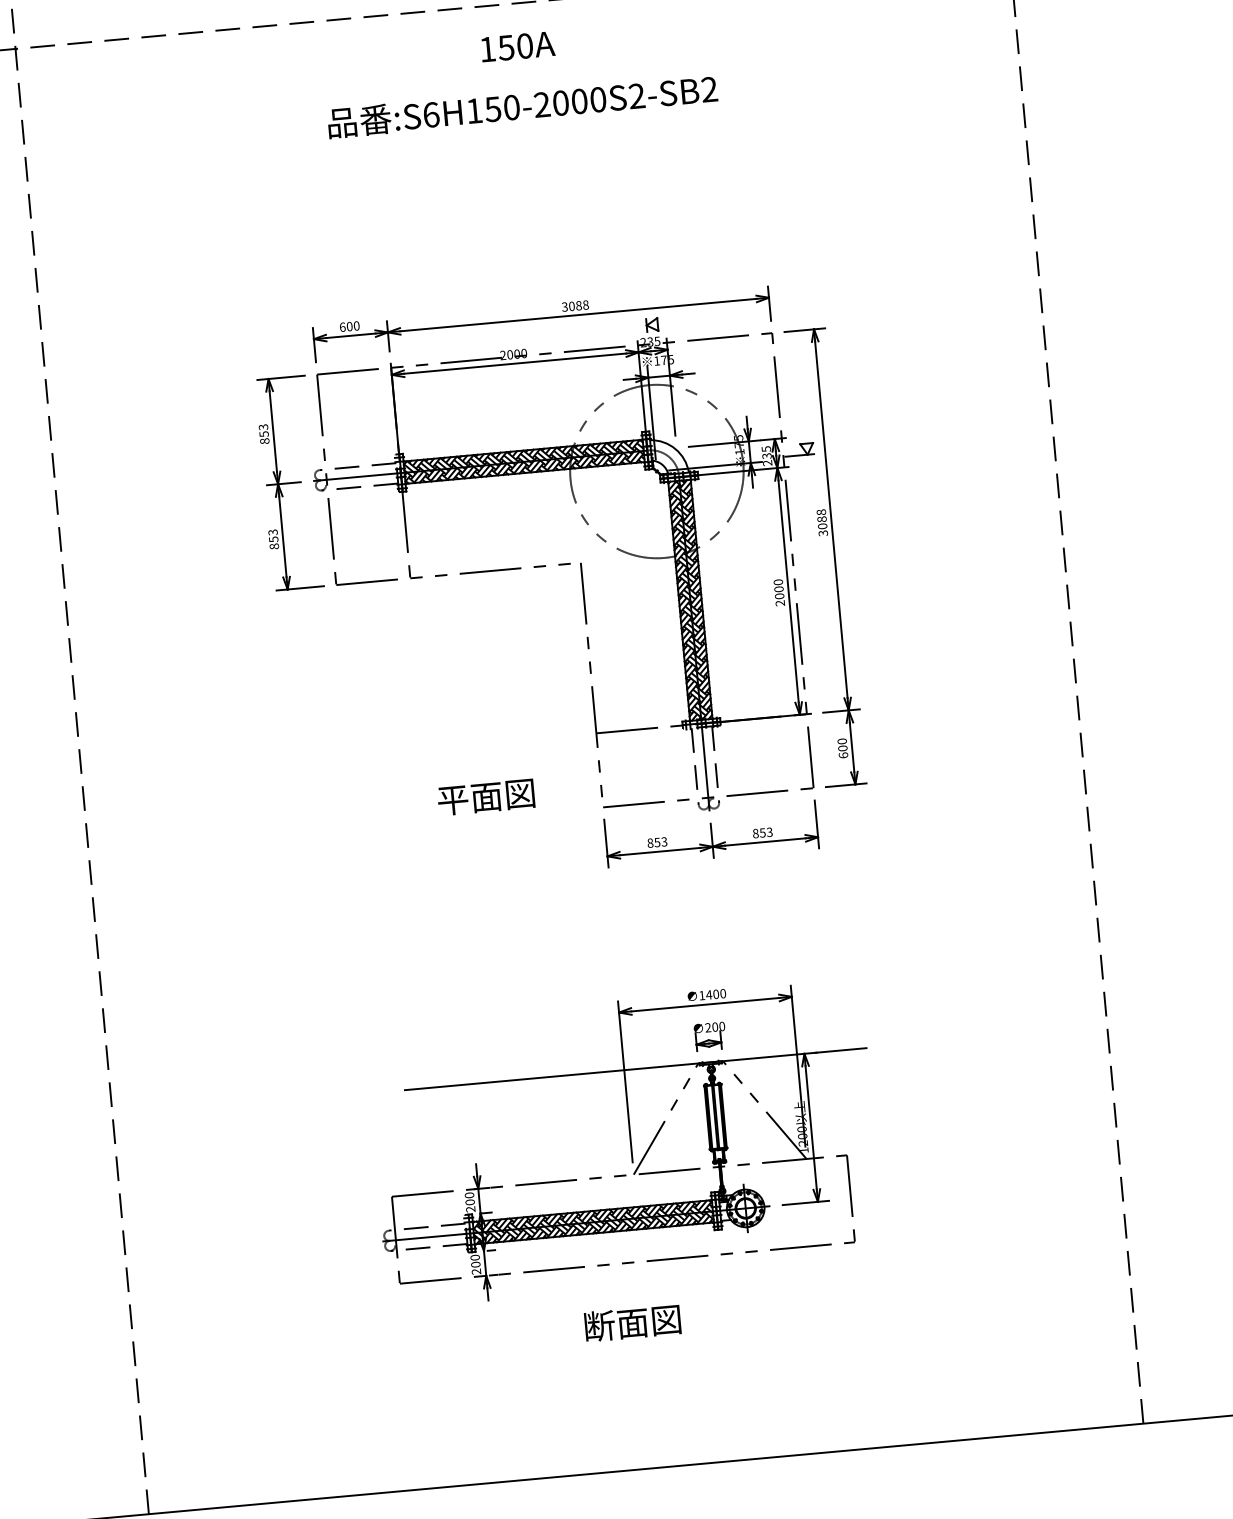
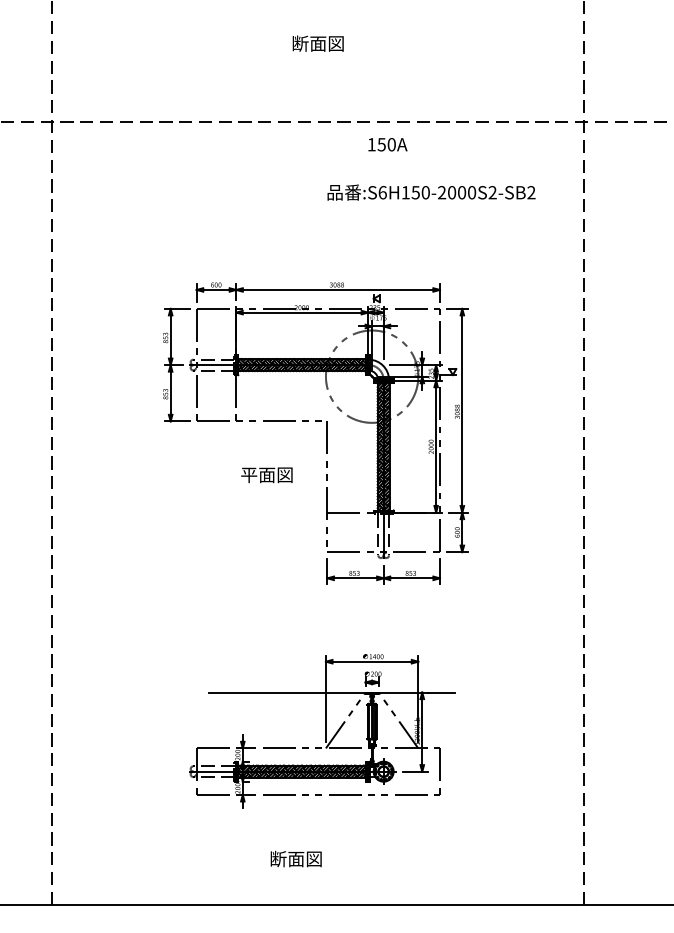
text: (517, 46) -> (387, 144), moved
text: (522, 106) -> (431, 192), moved
text: (485, 797) -> (266, 475), moved
text: (631, 1322) -> (295, 858), moved

